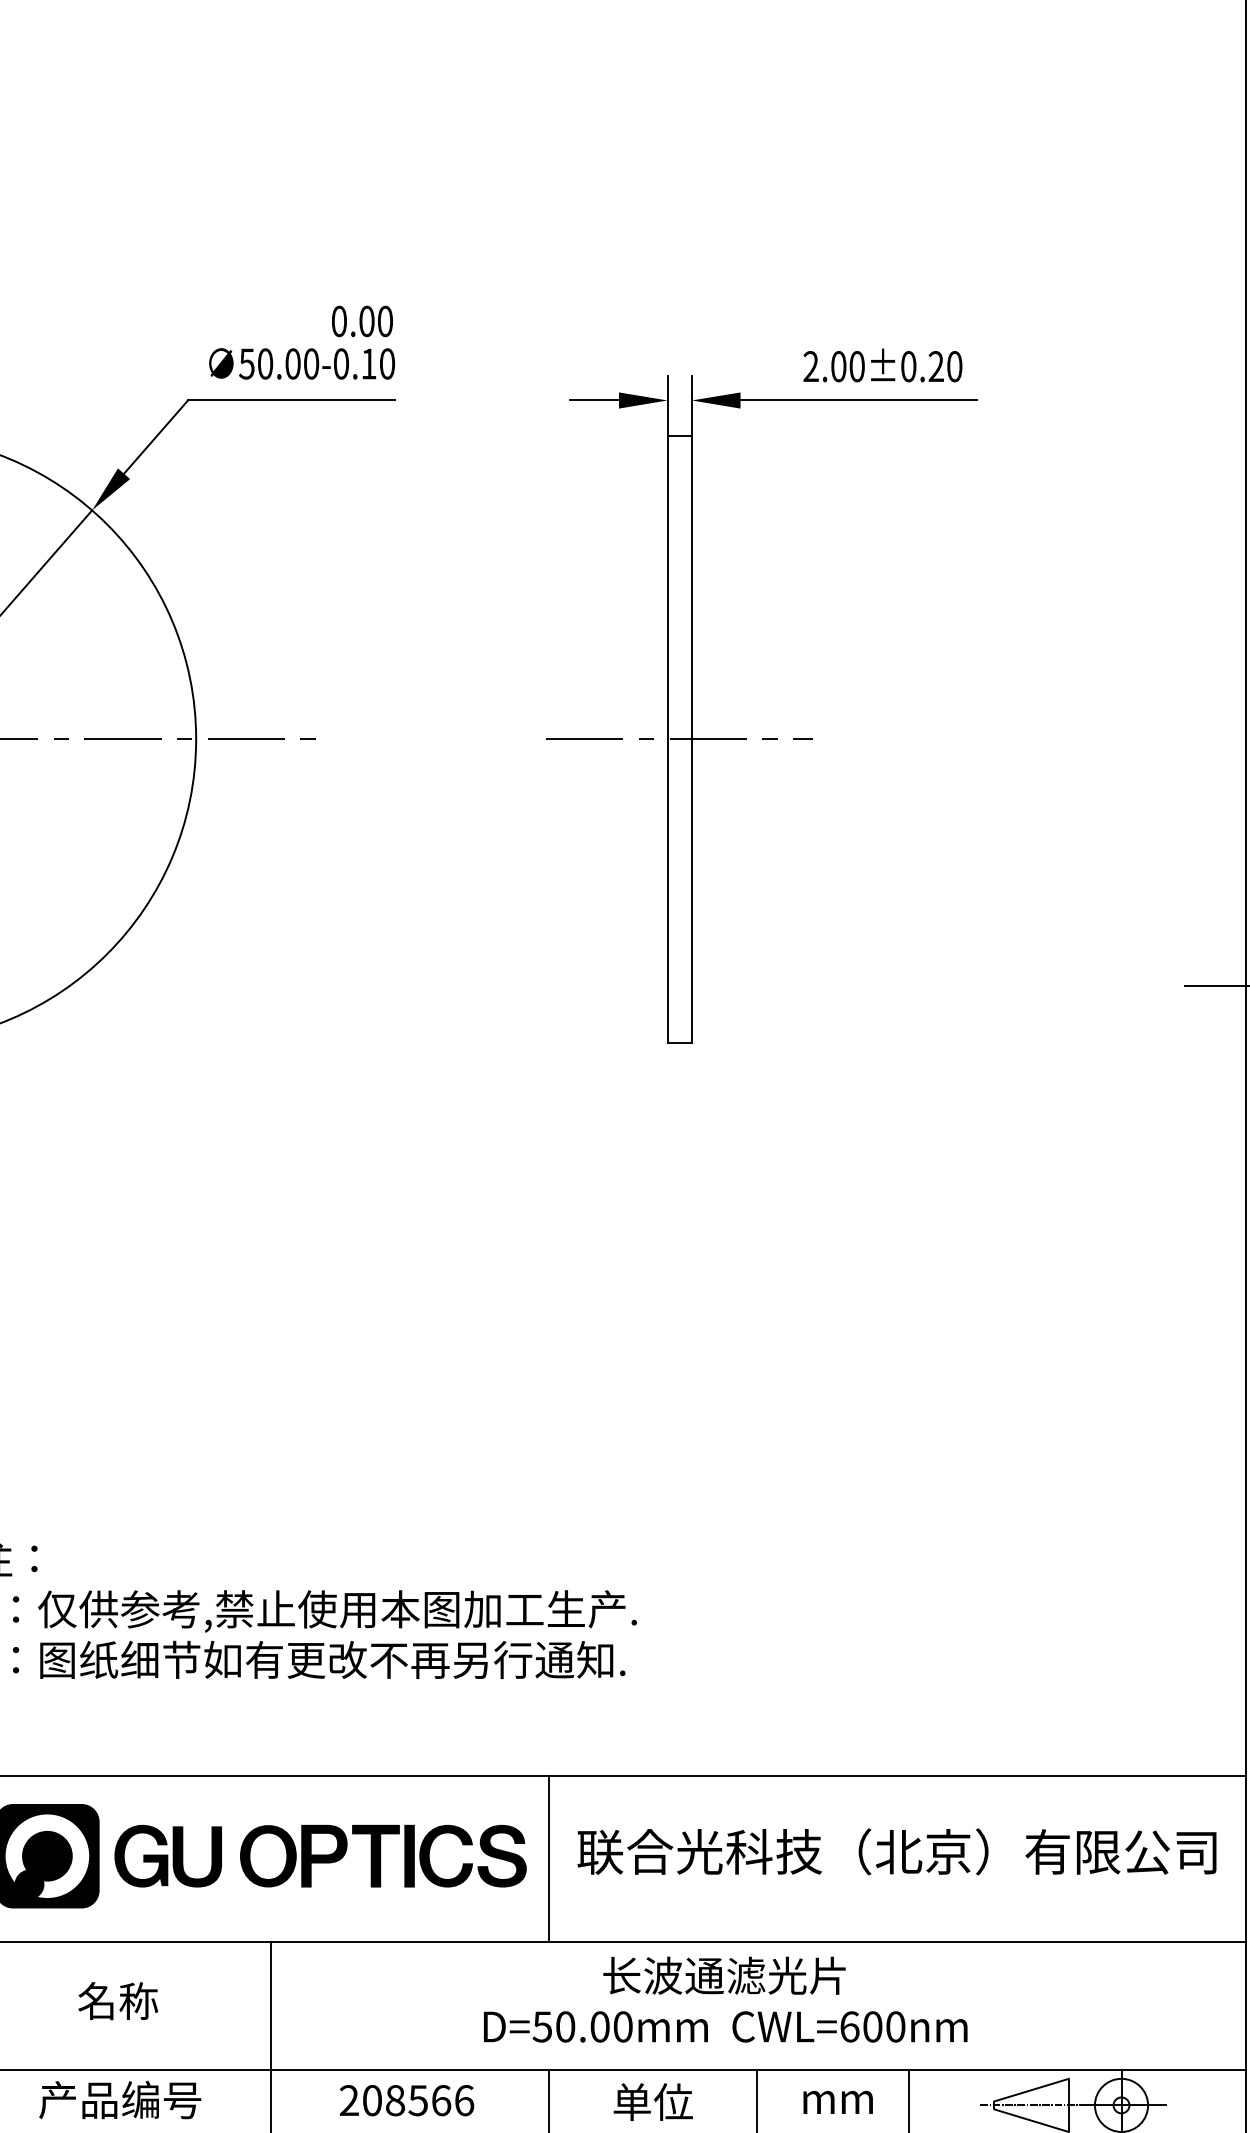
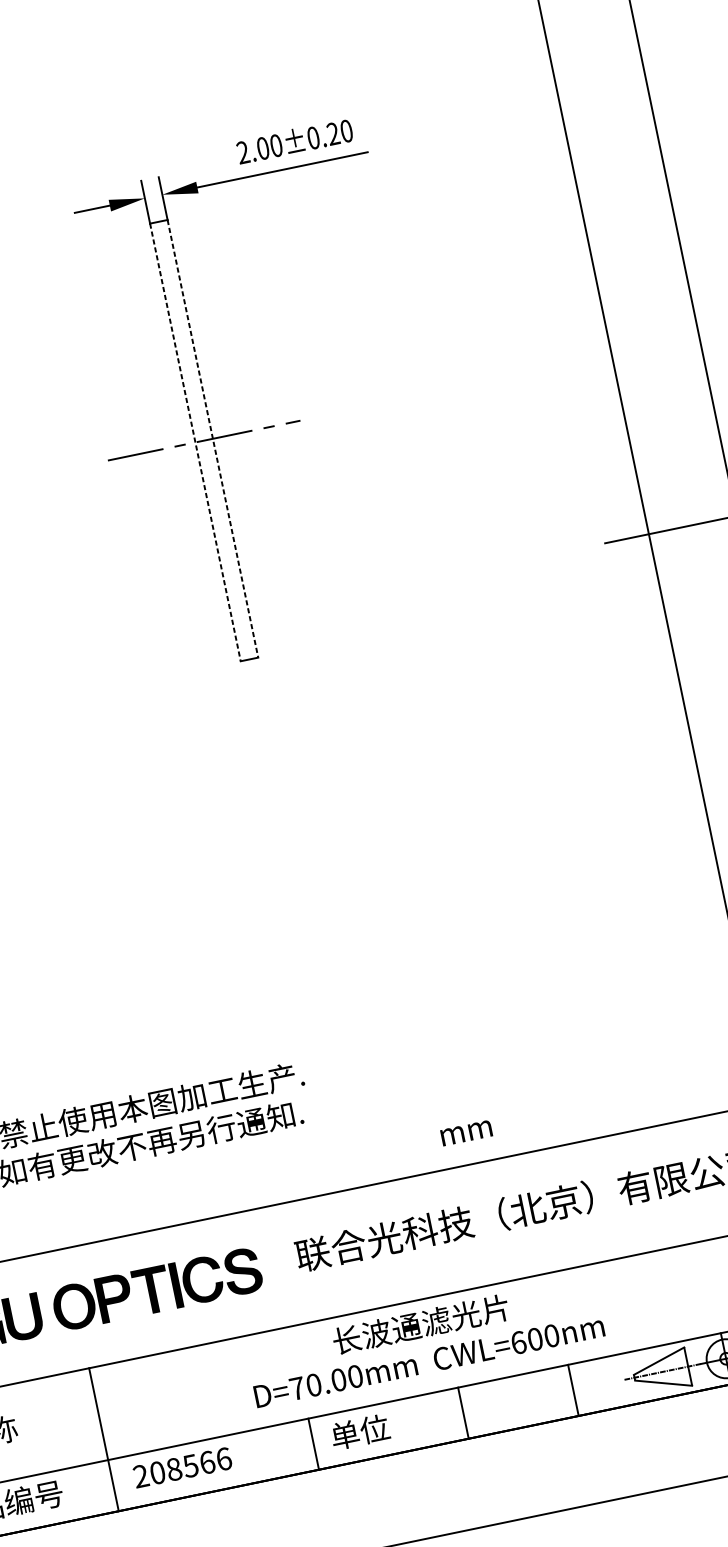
line: (667, 739) -> (195, 442), solid -> dashed
line: (691, 739) -> (212, 439), solid -> dashed
line: (548, 1858) -> (276, 1266), removed
text: (542, 2026) -> (297, 1388), ^JD=50.00mm -> ^JD=70.00mm
text: (406, 2100) -> (182, 1467), moved
text: (652, 2101) -> (359, 1431), moved
text: (837, 2102) -> (466, 1133), moved

